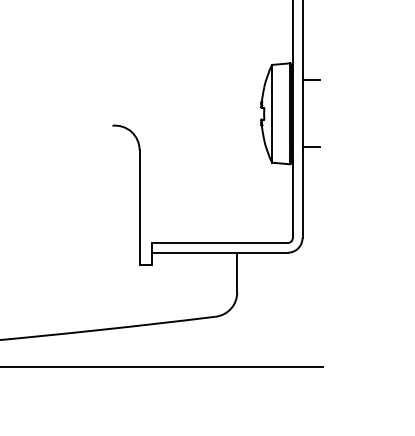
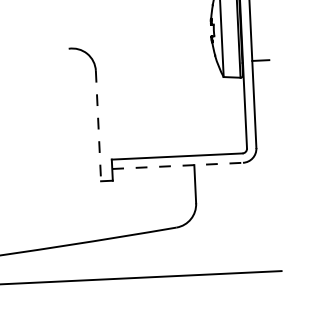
line: (139, 207) -> (98, 126), solid -> dashed
line: (220, 252) -> (178, 165), solid -> dashed

